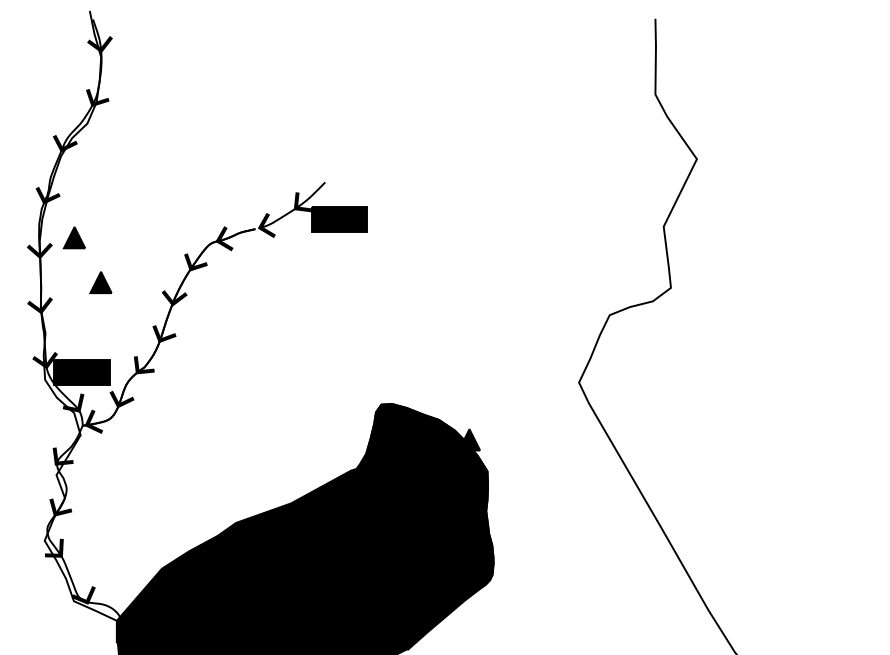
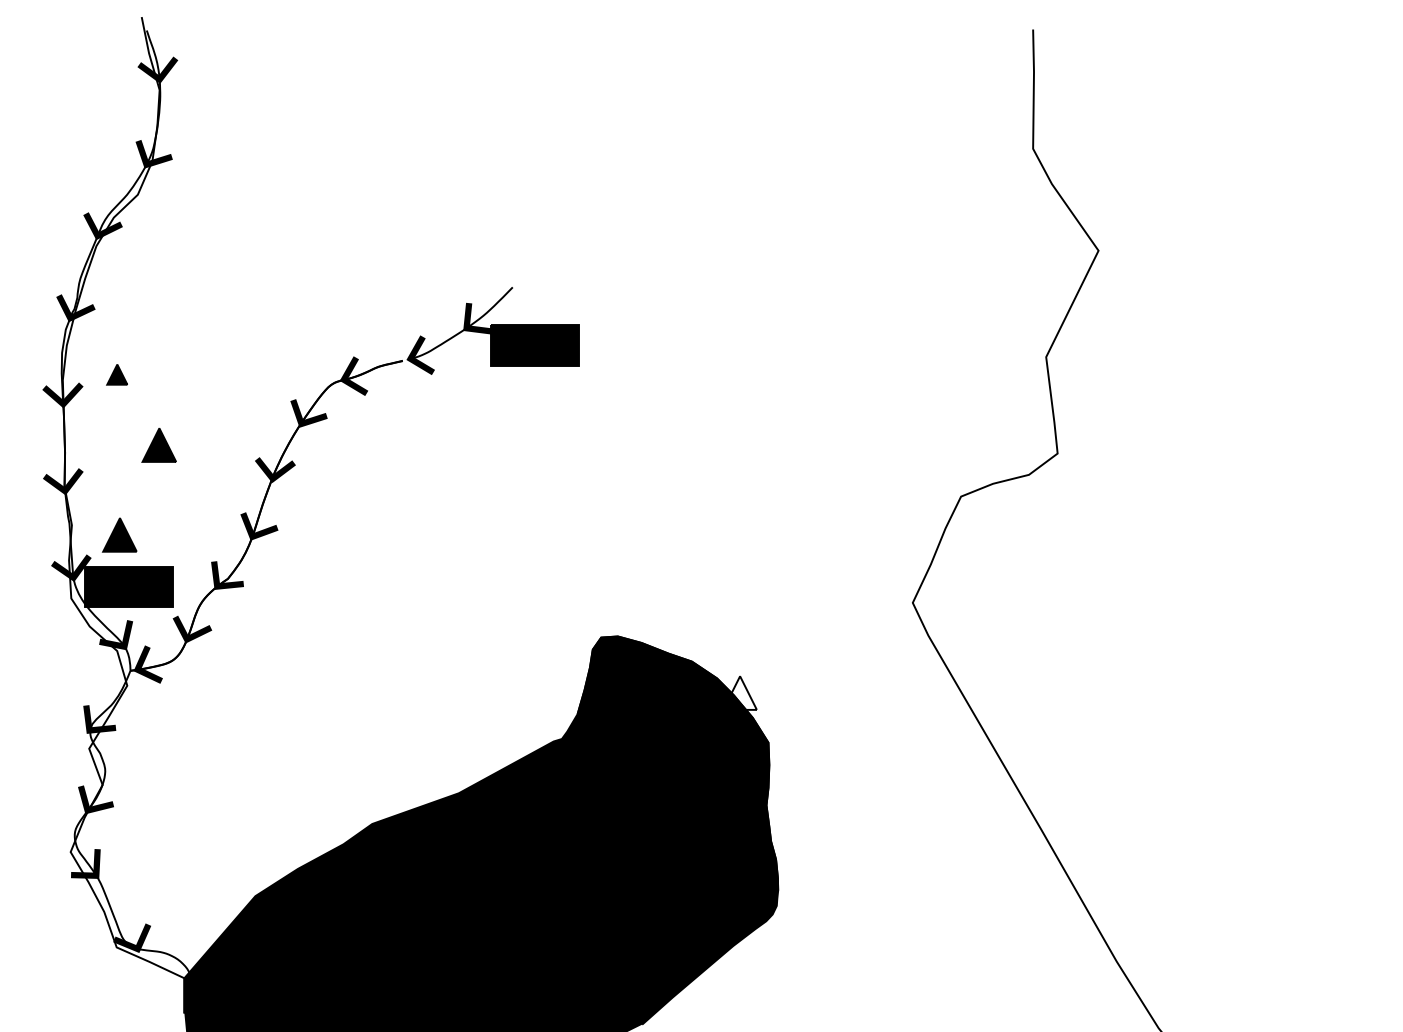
part: (73, 237) -> (116, 374), size x0.6
part: (75, 339) -> (119, 534), added
fill: (469, 439) -> (740, 692), removed

